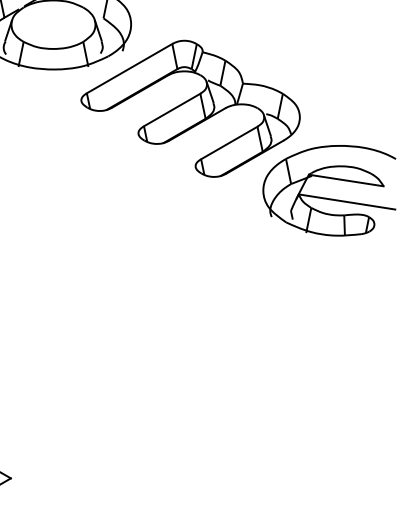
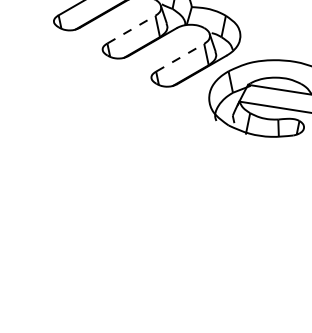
line: (172, 110) -> (131, 30), solid -> dashed
line: (229, 143) -> (180, 58), solid -> dashed

